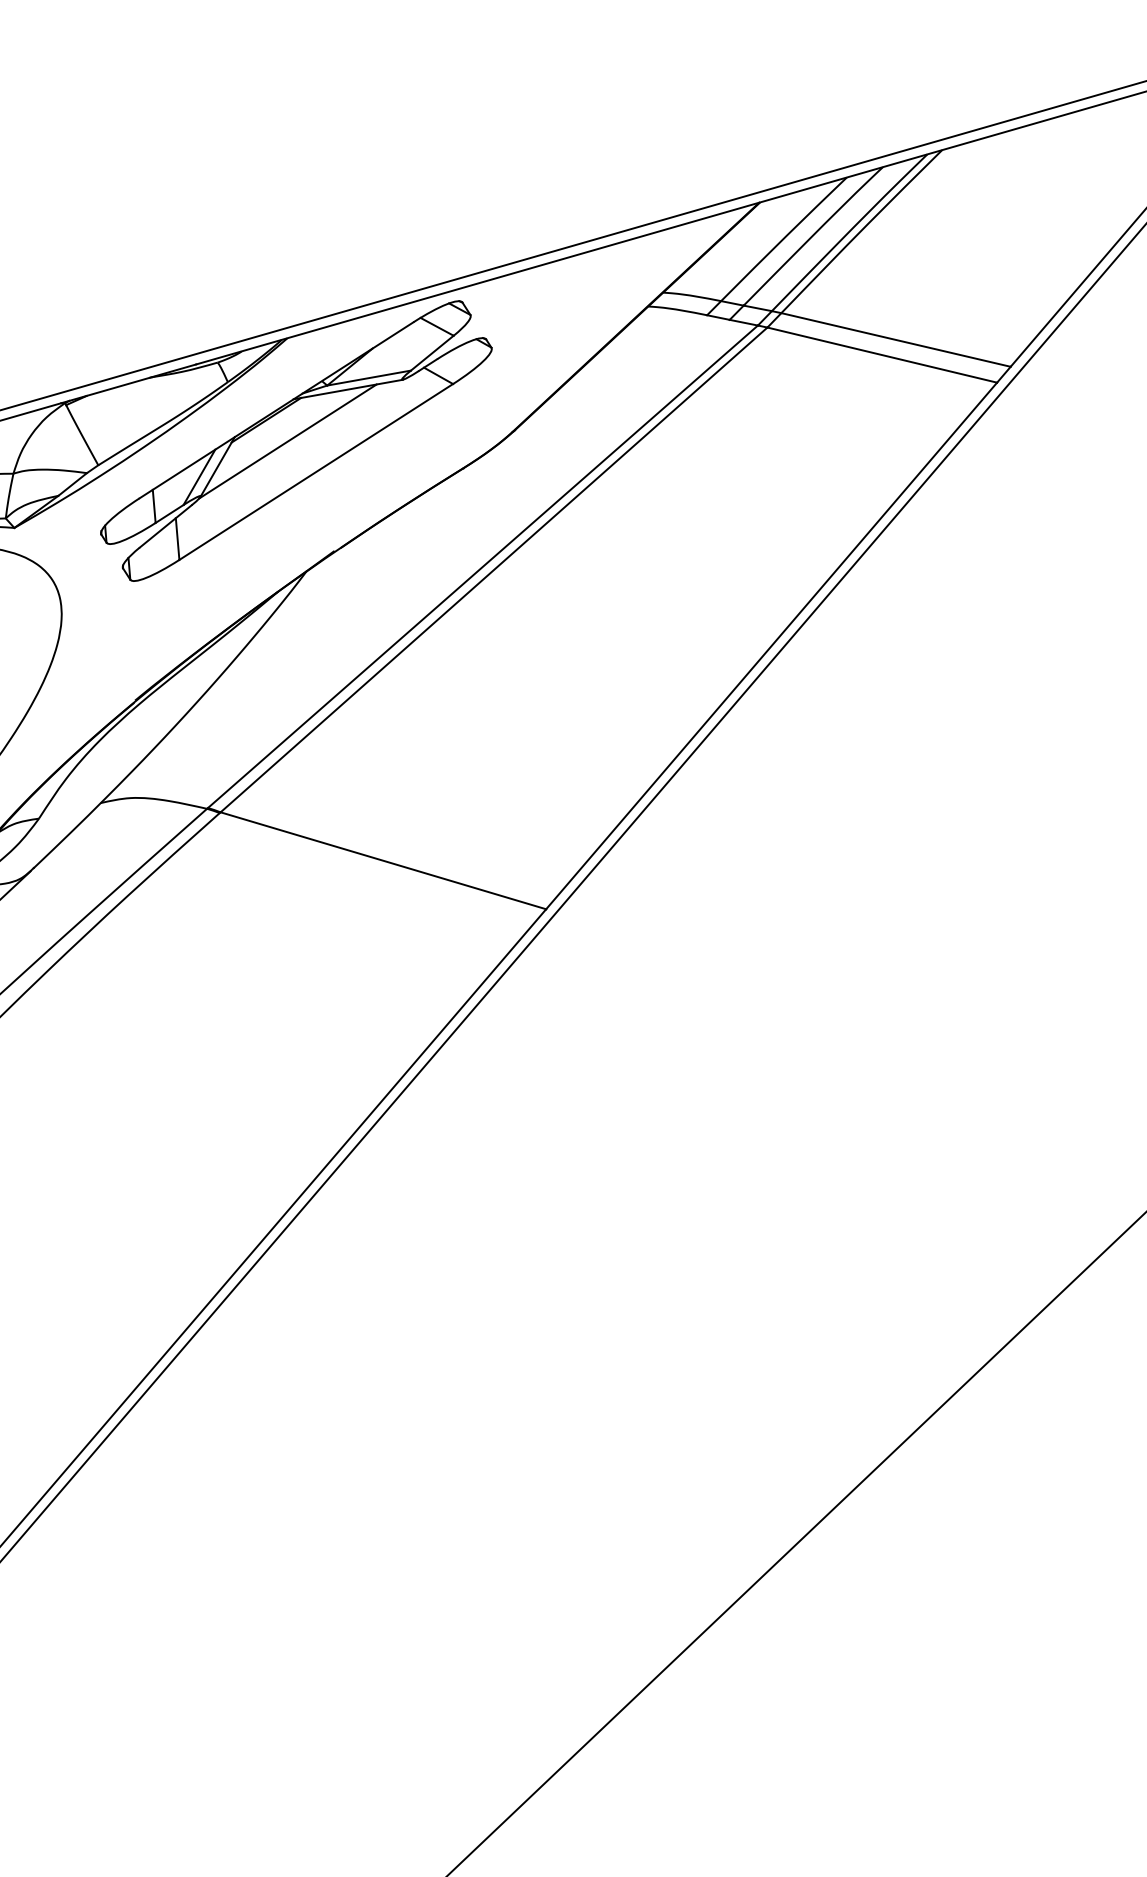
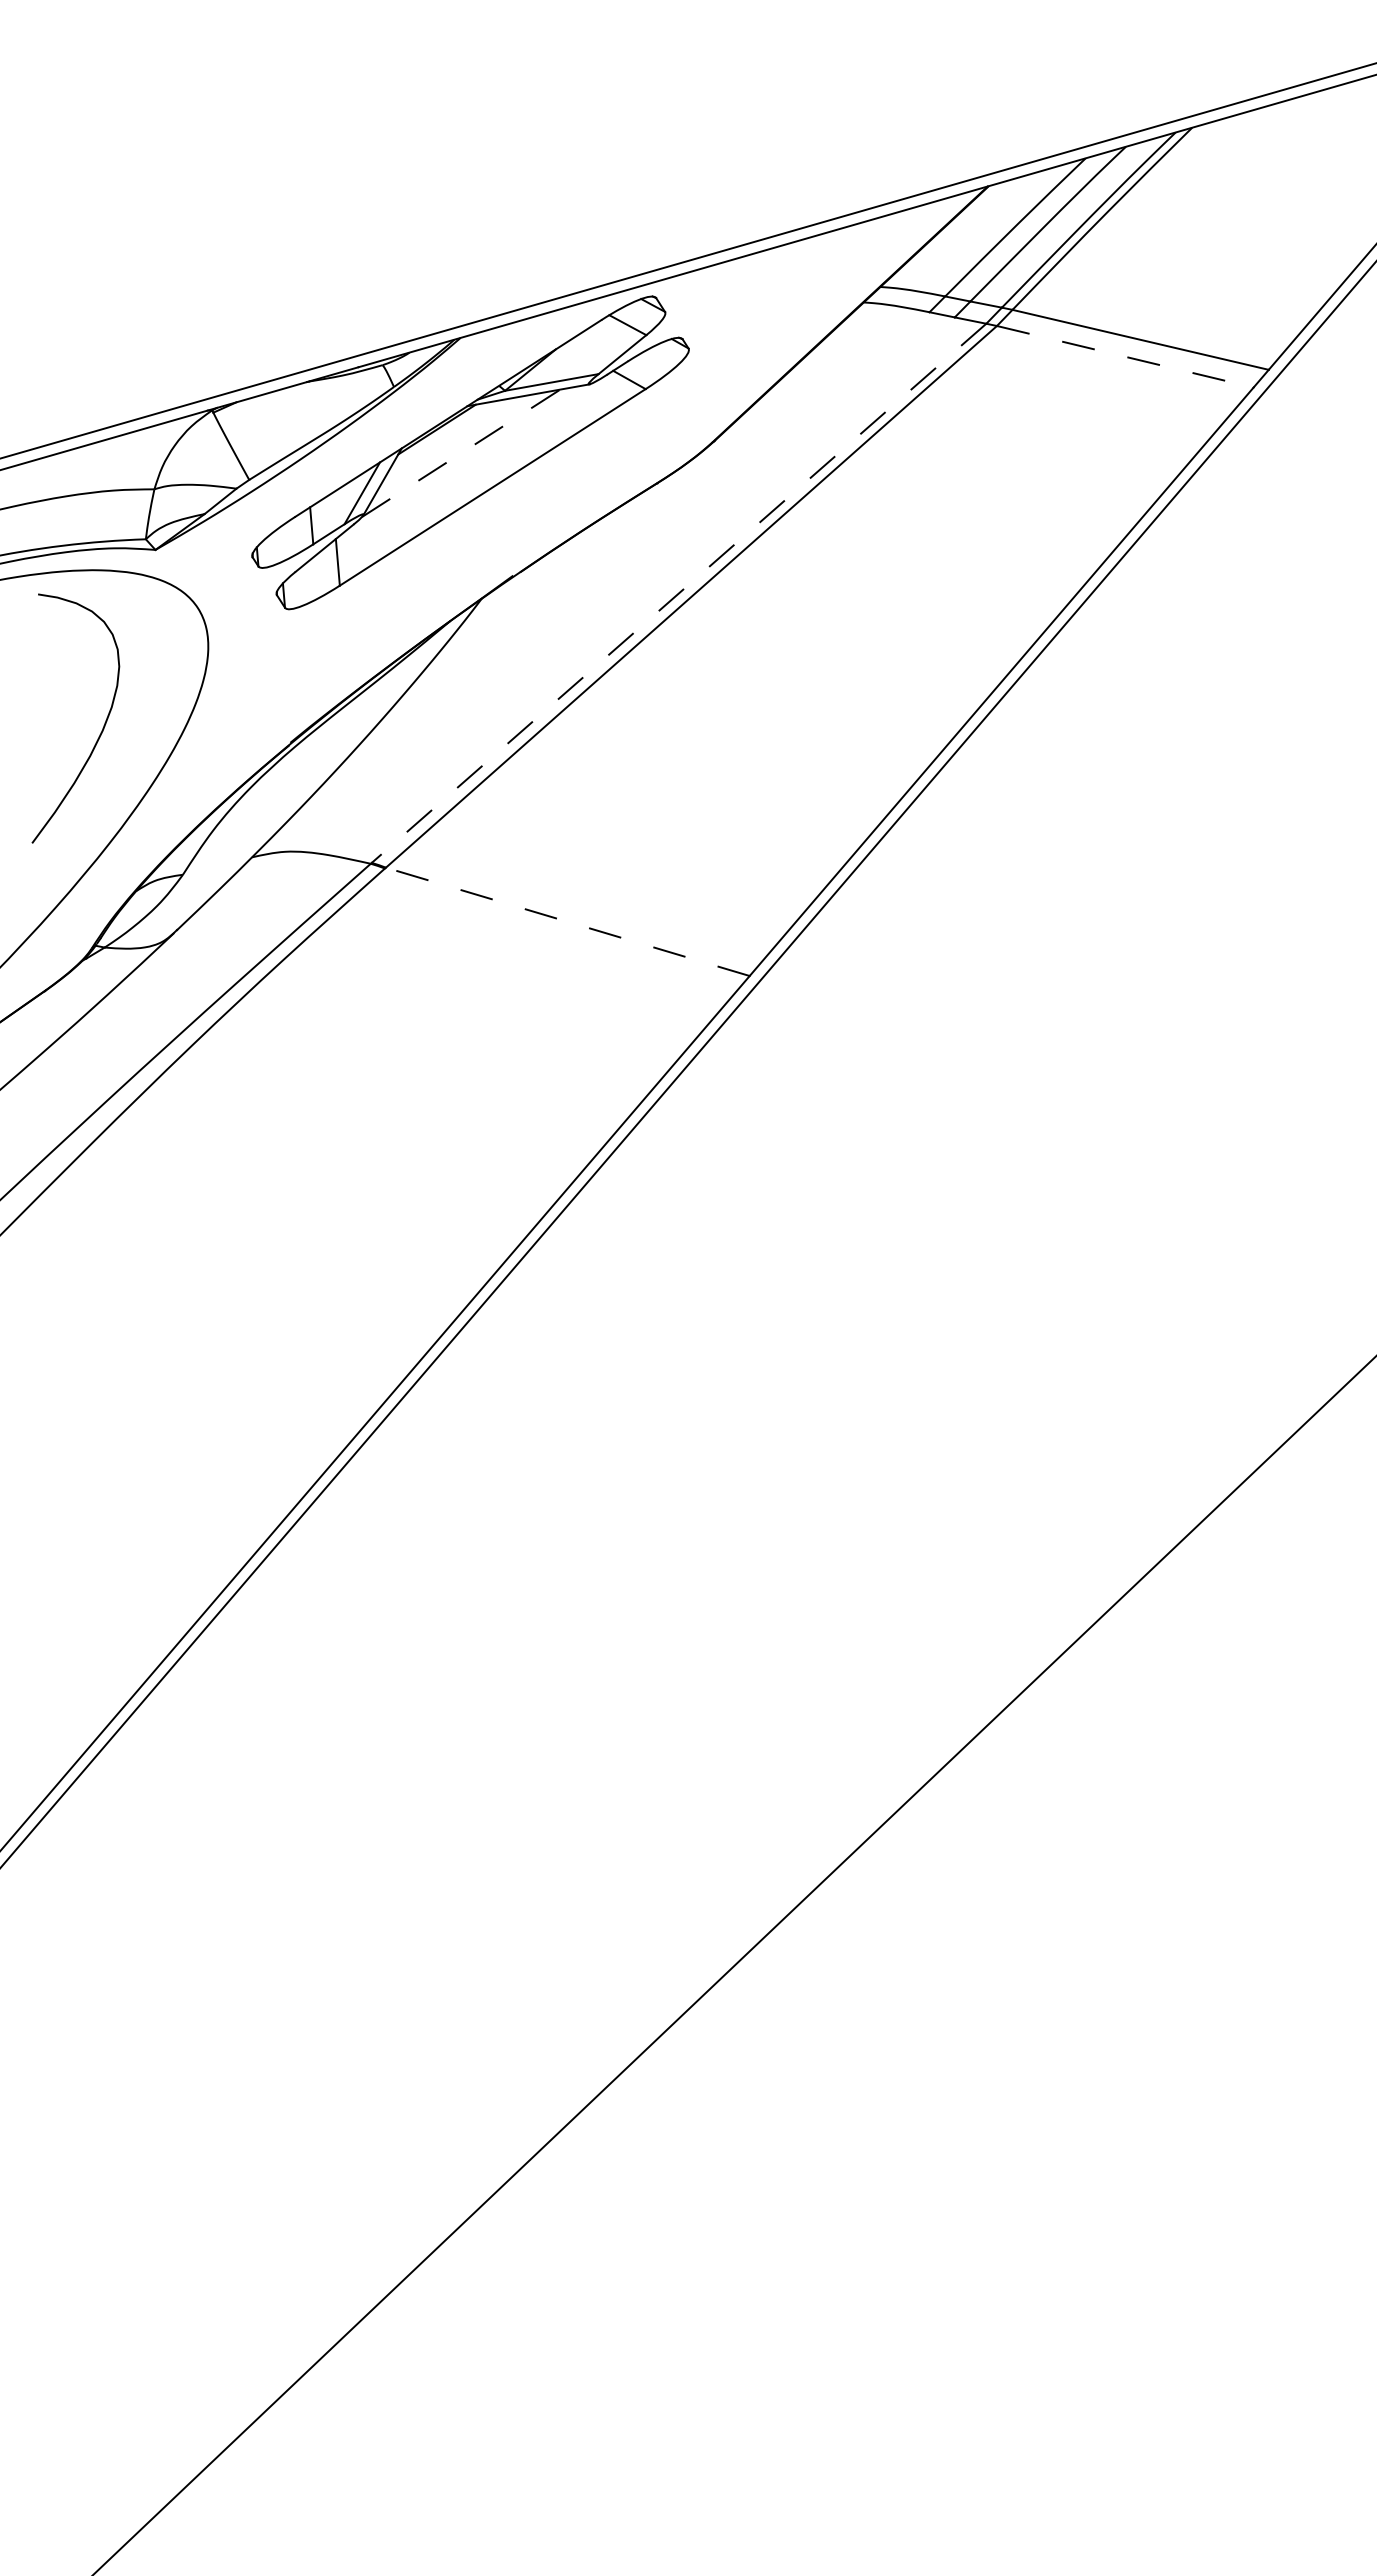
line: (882, 354) -> (1125, 356), solid -> dashed
line: (288, 441) -> (461, 453), solid -> dashed
line: (483, 566) -> (679, 593), solid -> dashed
line: (383, 860) -> (567, 921), solid -> dashed

